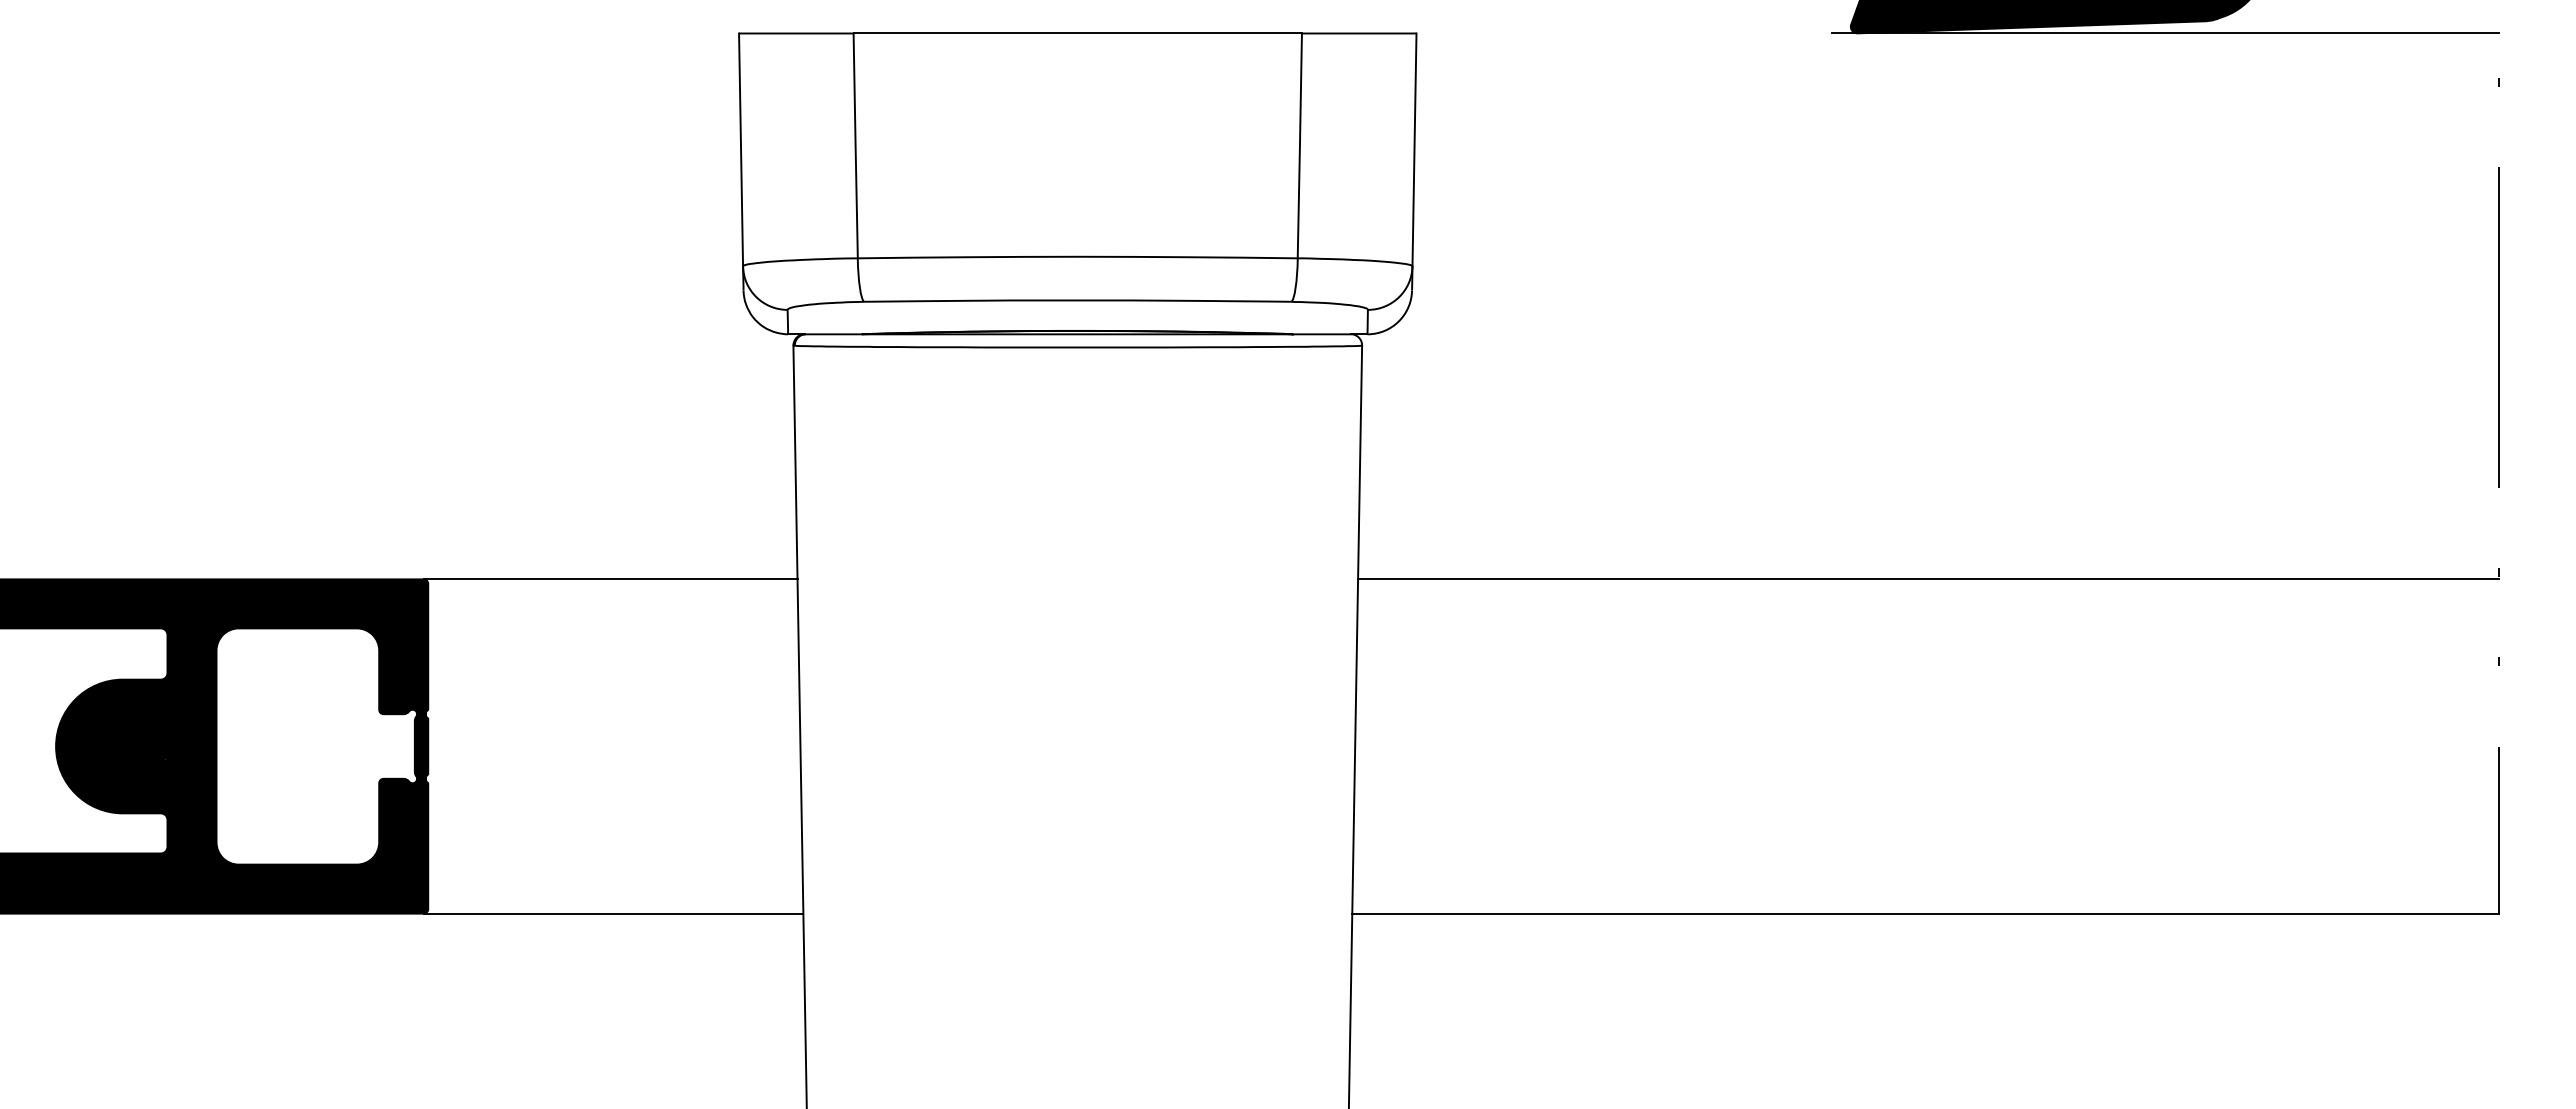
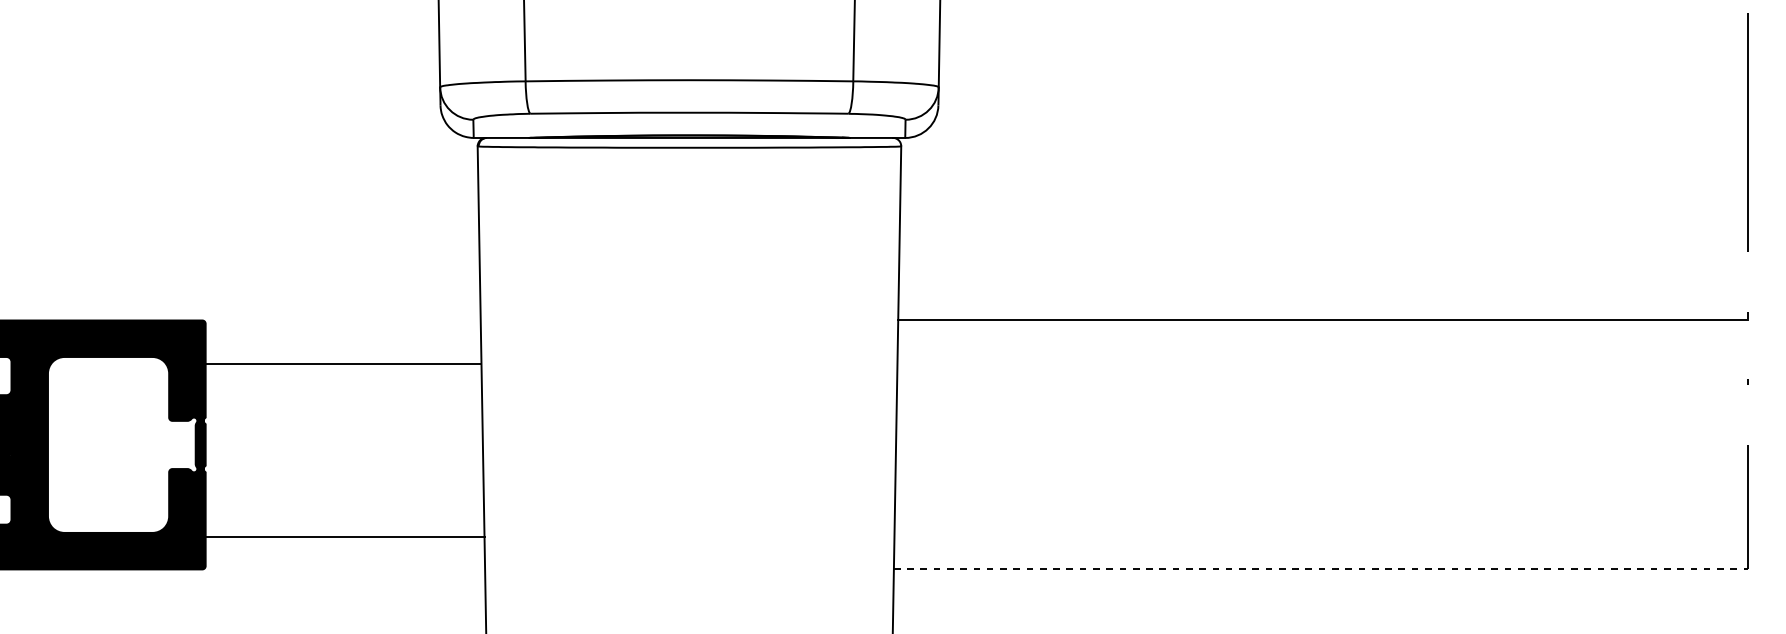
line: (610, 579) -> (341, 363), moved
line: (613, 913) -> (343, 537), moved
line: (1925, 913) -> (1320, 569), solid -> dashed

